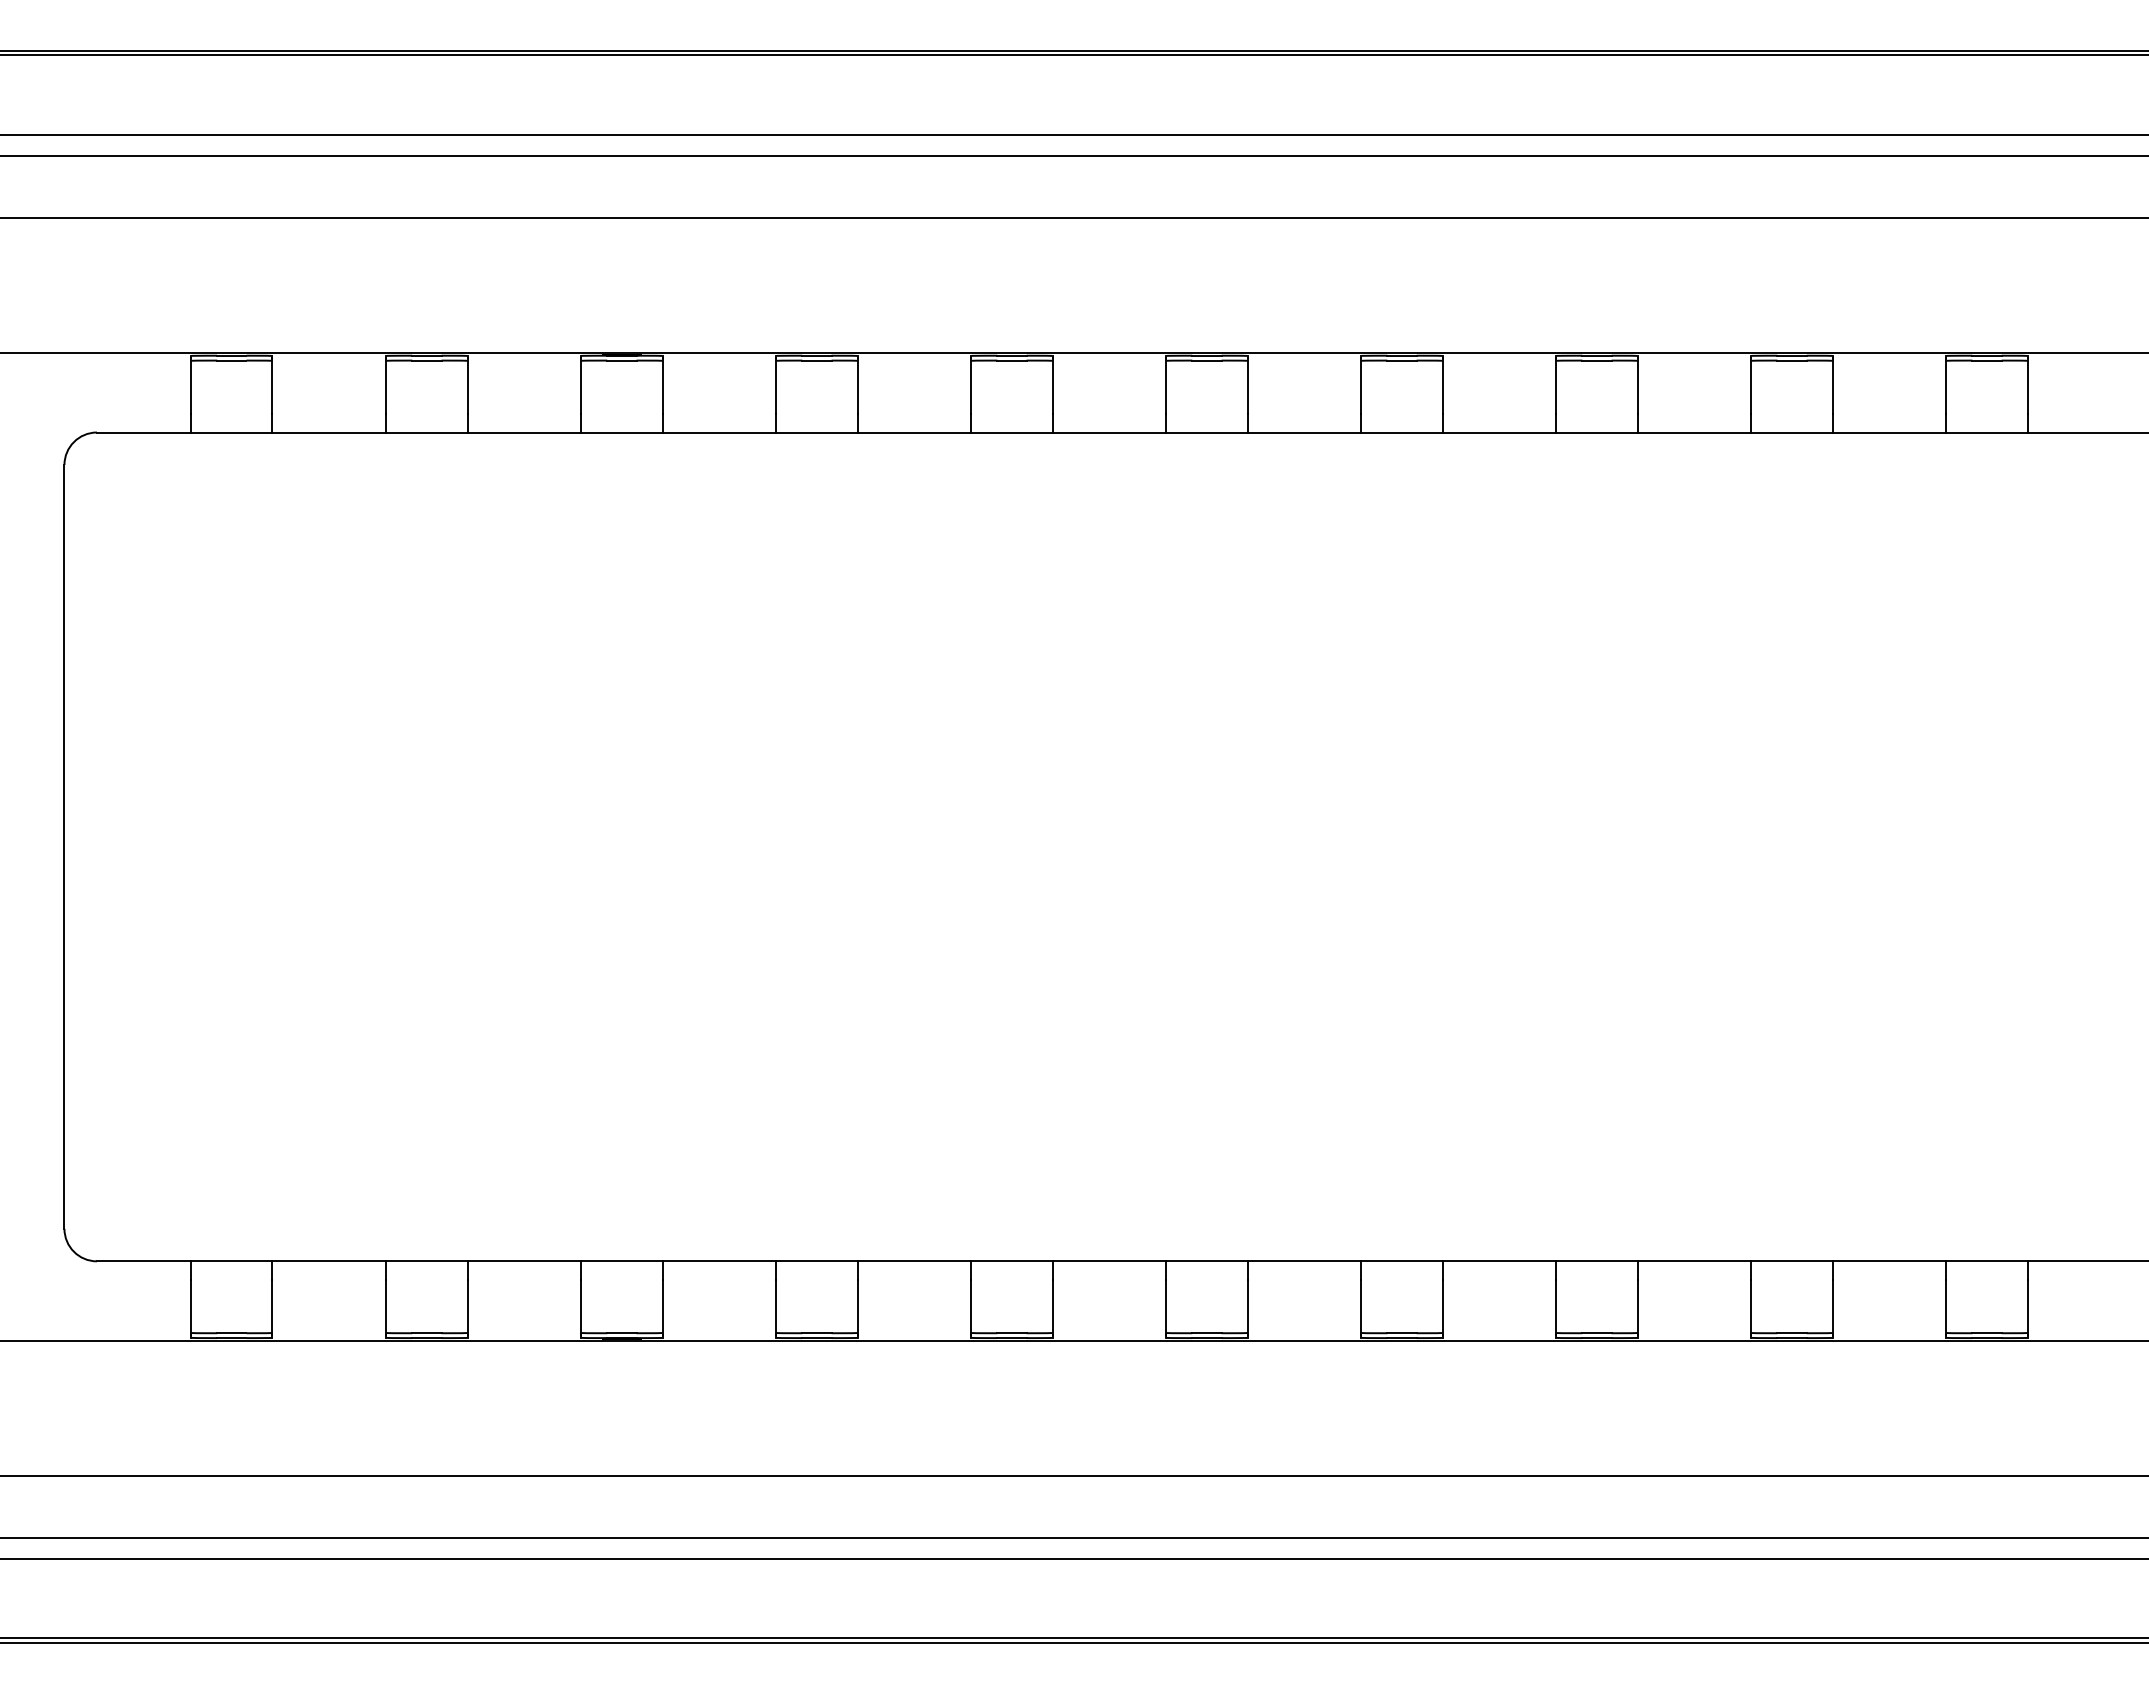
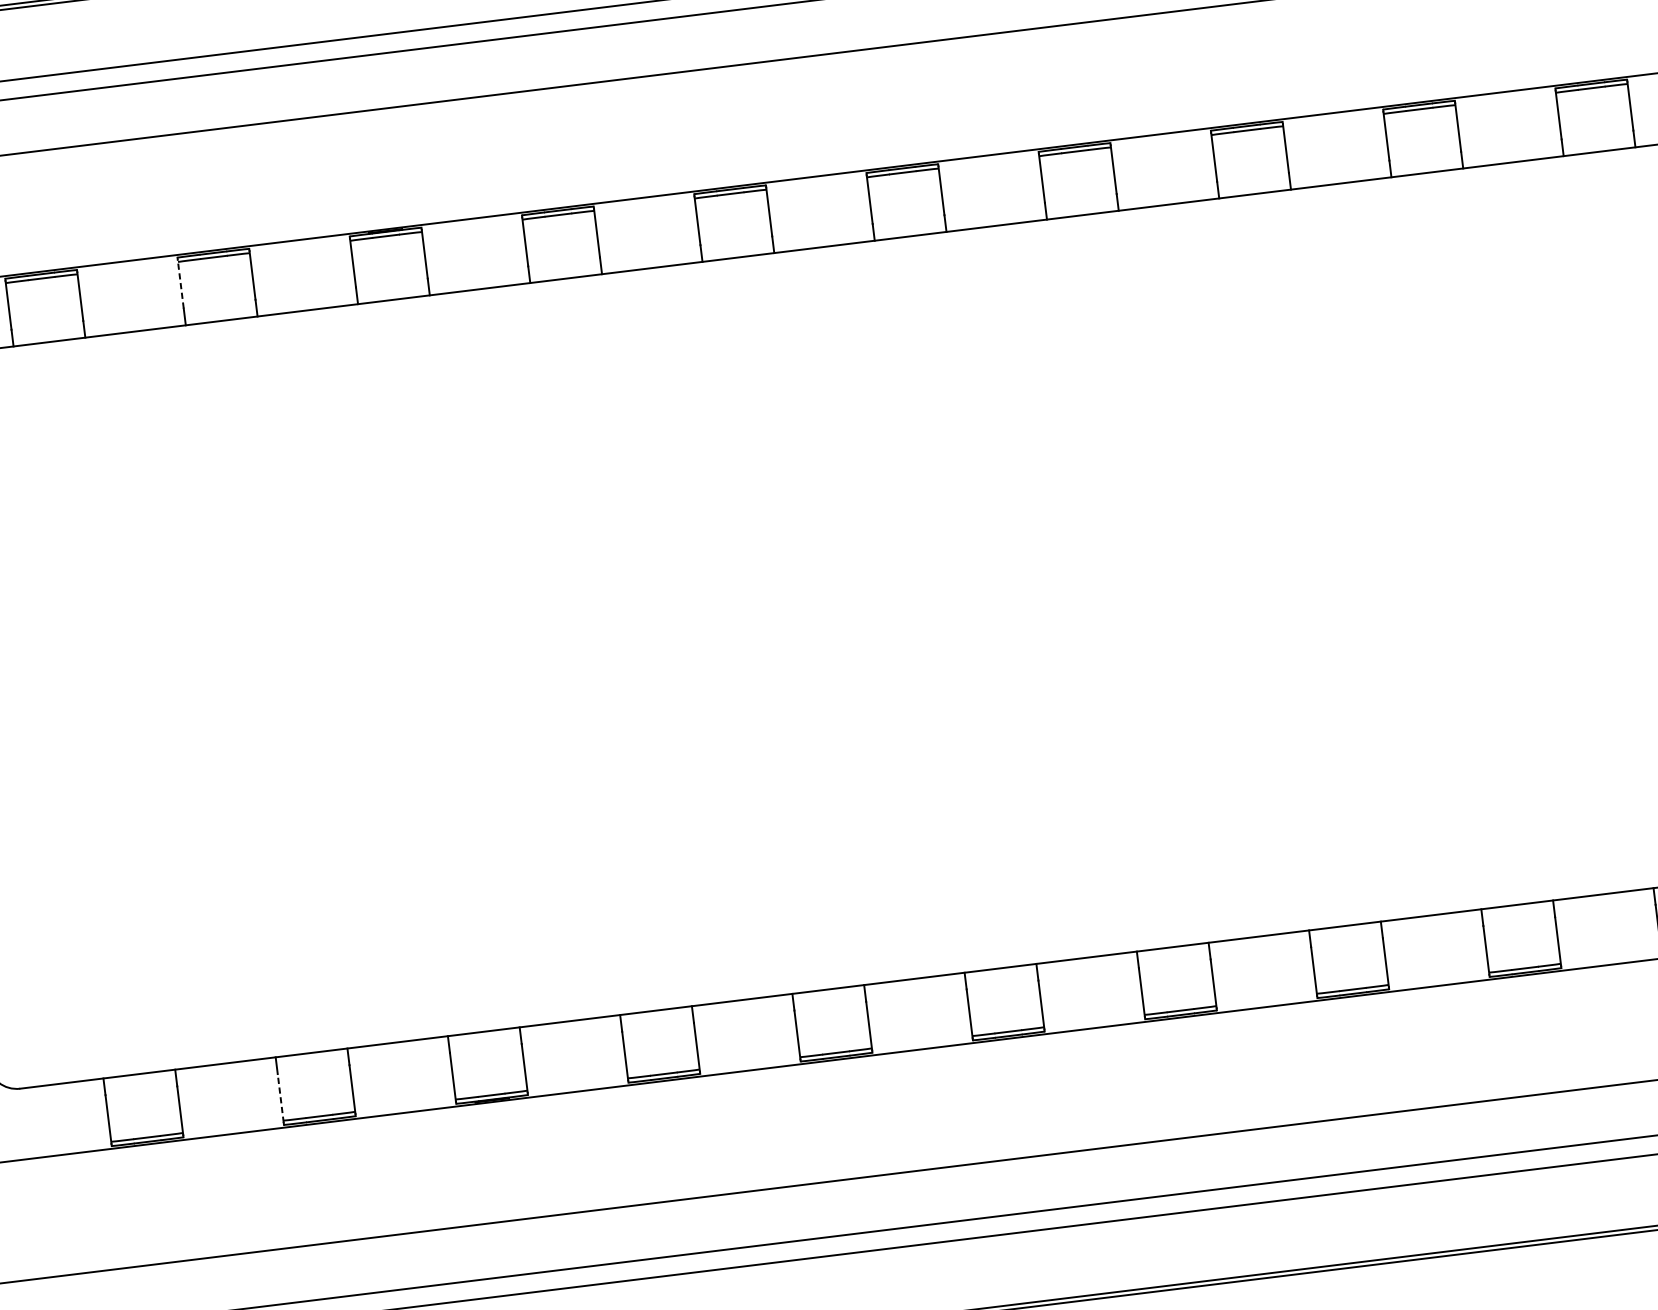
line: (386, 385) -> (180, 283), solid -> dashed
line: (386, 1307) -> (280, 1098), solid -> dashed

